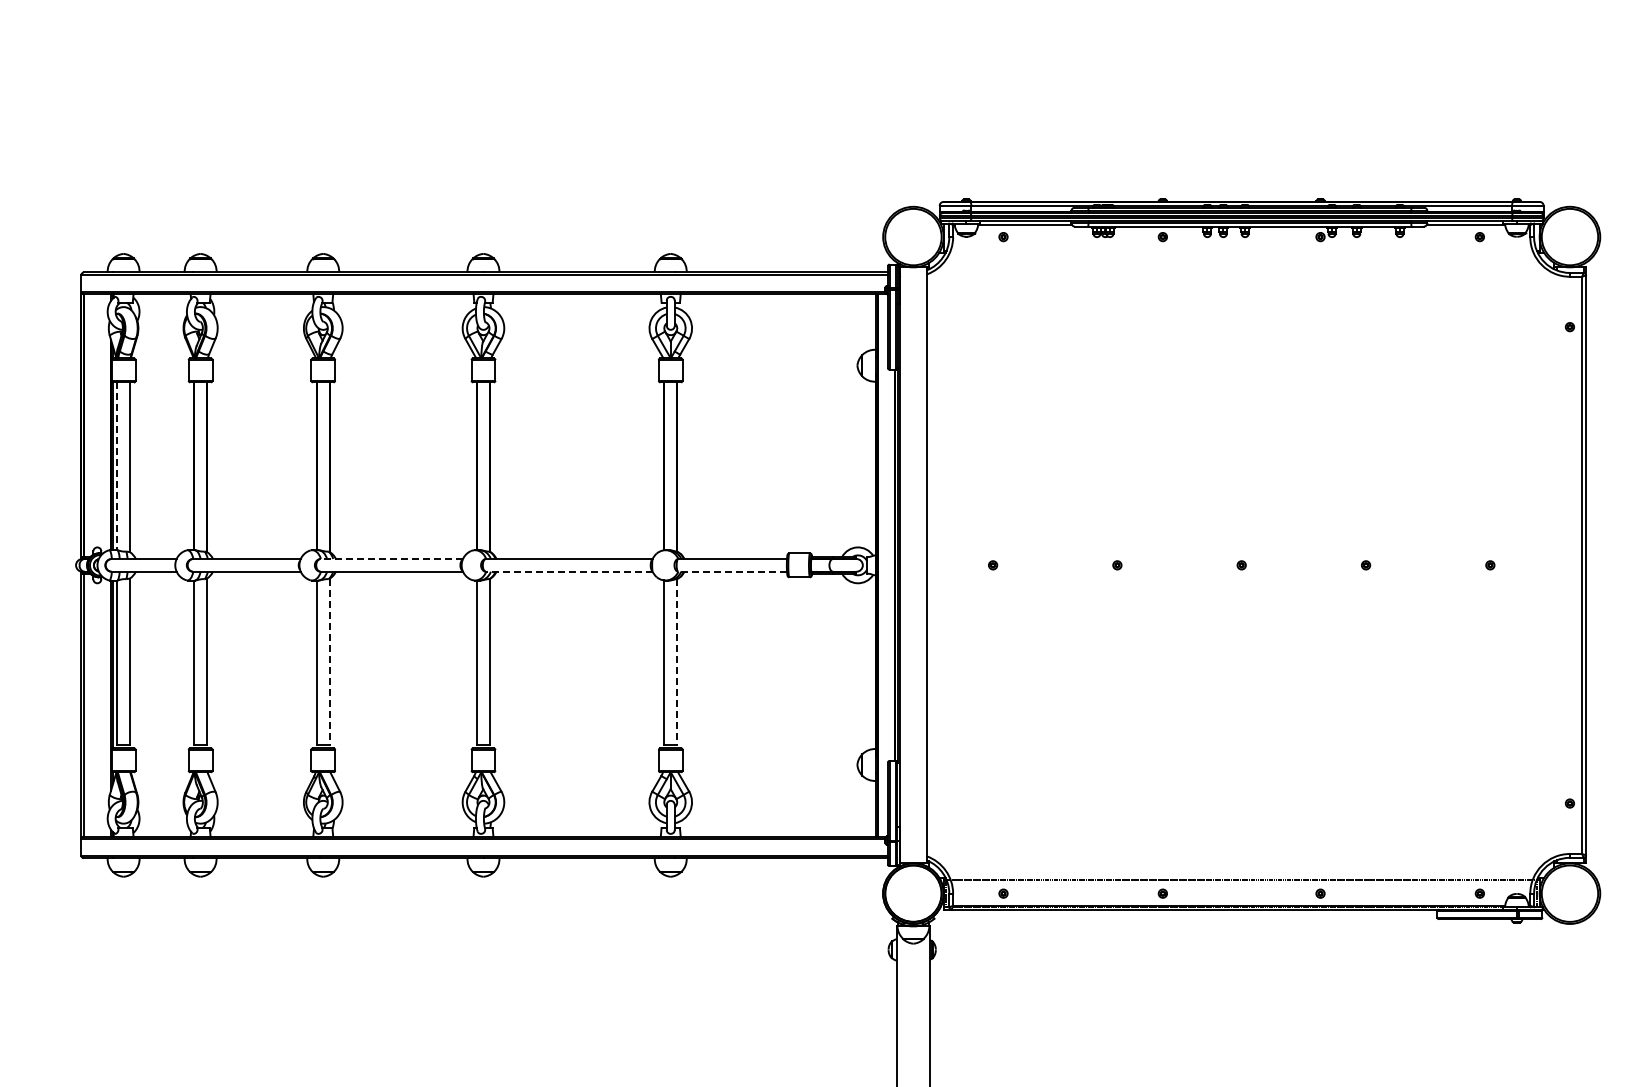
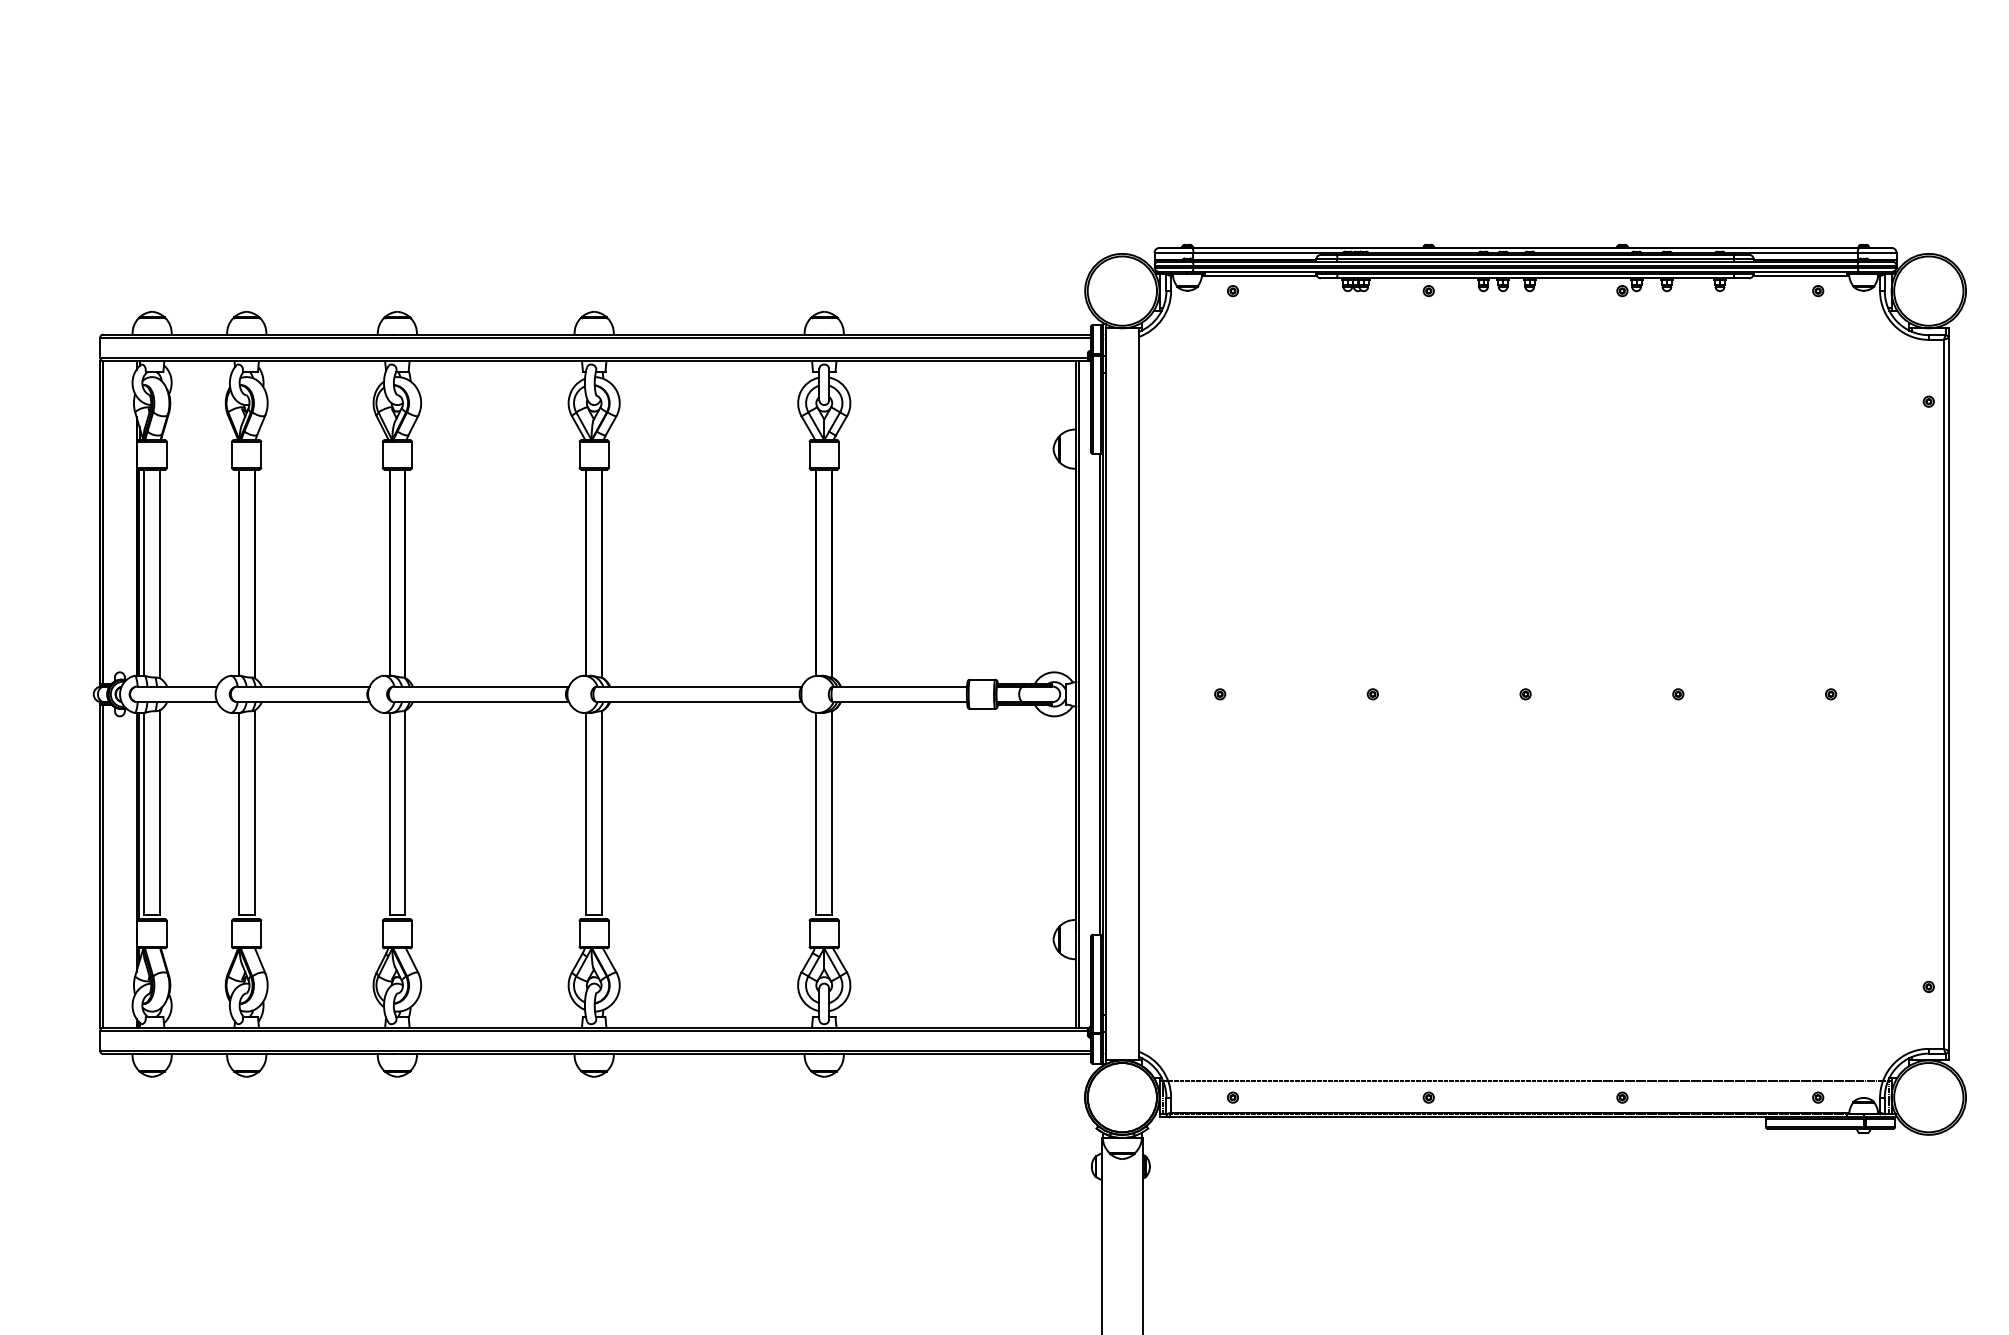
line: (117, 466) -> (144, 572), dashed -> solid
line: (391, 558) -> (481, 685), dashed -> solid
line: (569, 571) -> (699, 701), dashed -> solid
line: (732, 571) -> (900, 701), dashed -> solid
line: (329, 662) -> (405, 813), dashed -> solid
line: (677, 662) -> (832, 813), dashed -> solid

